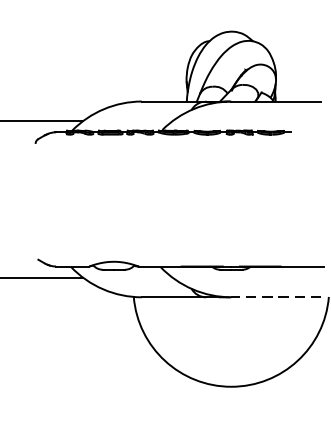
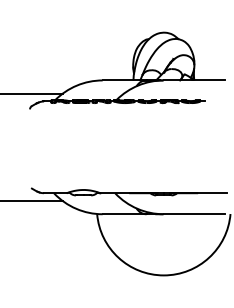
line: (276, 297) -> (194, 214), dashed -> solid

